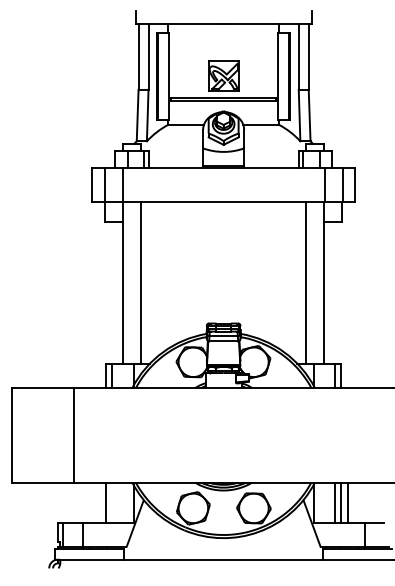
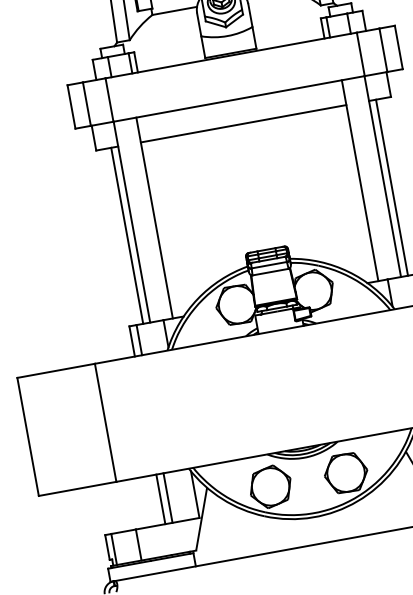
line: (223, 222) -> (243, 123), added
line: (117, 292) -> (127, 235), added
line: (329, 292) -> (391, 187), added
line: (112, 502) -> (168, 497), added

